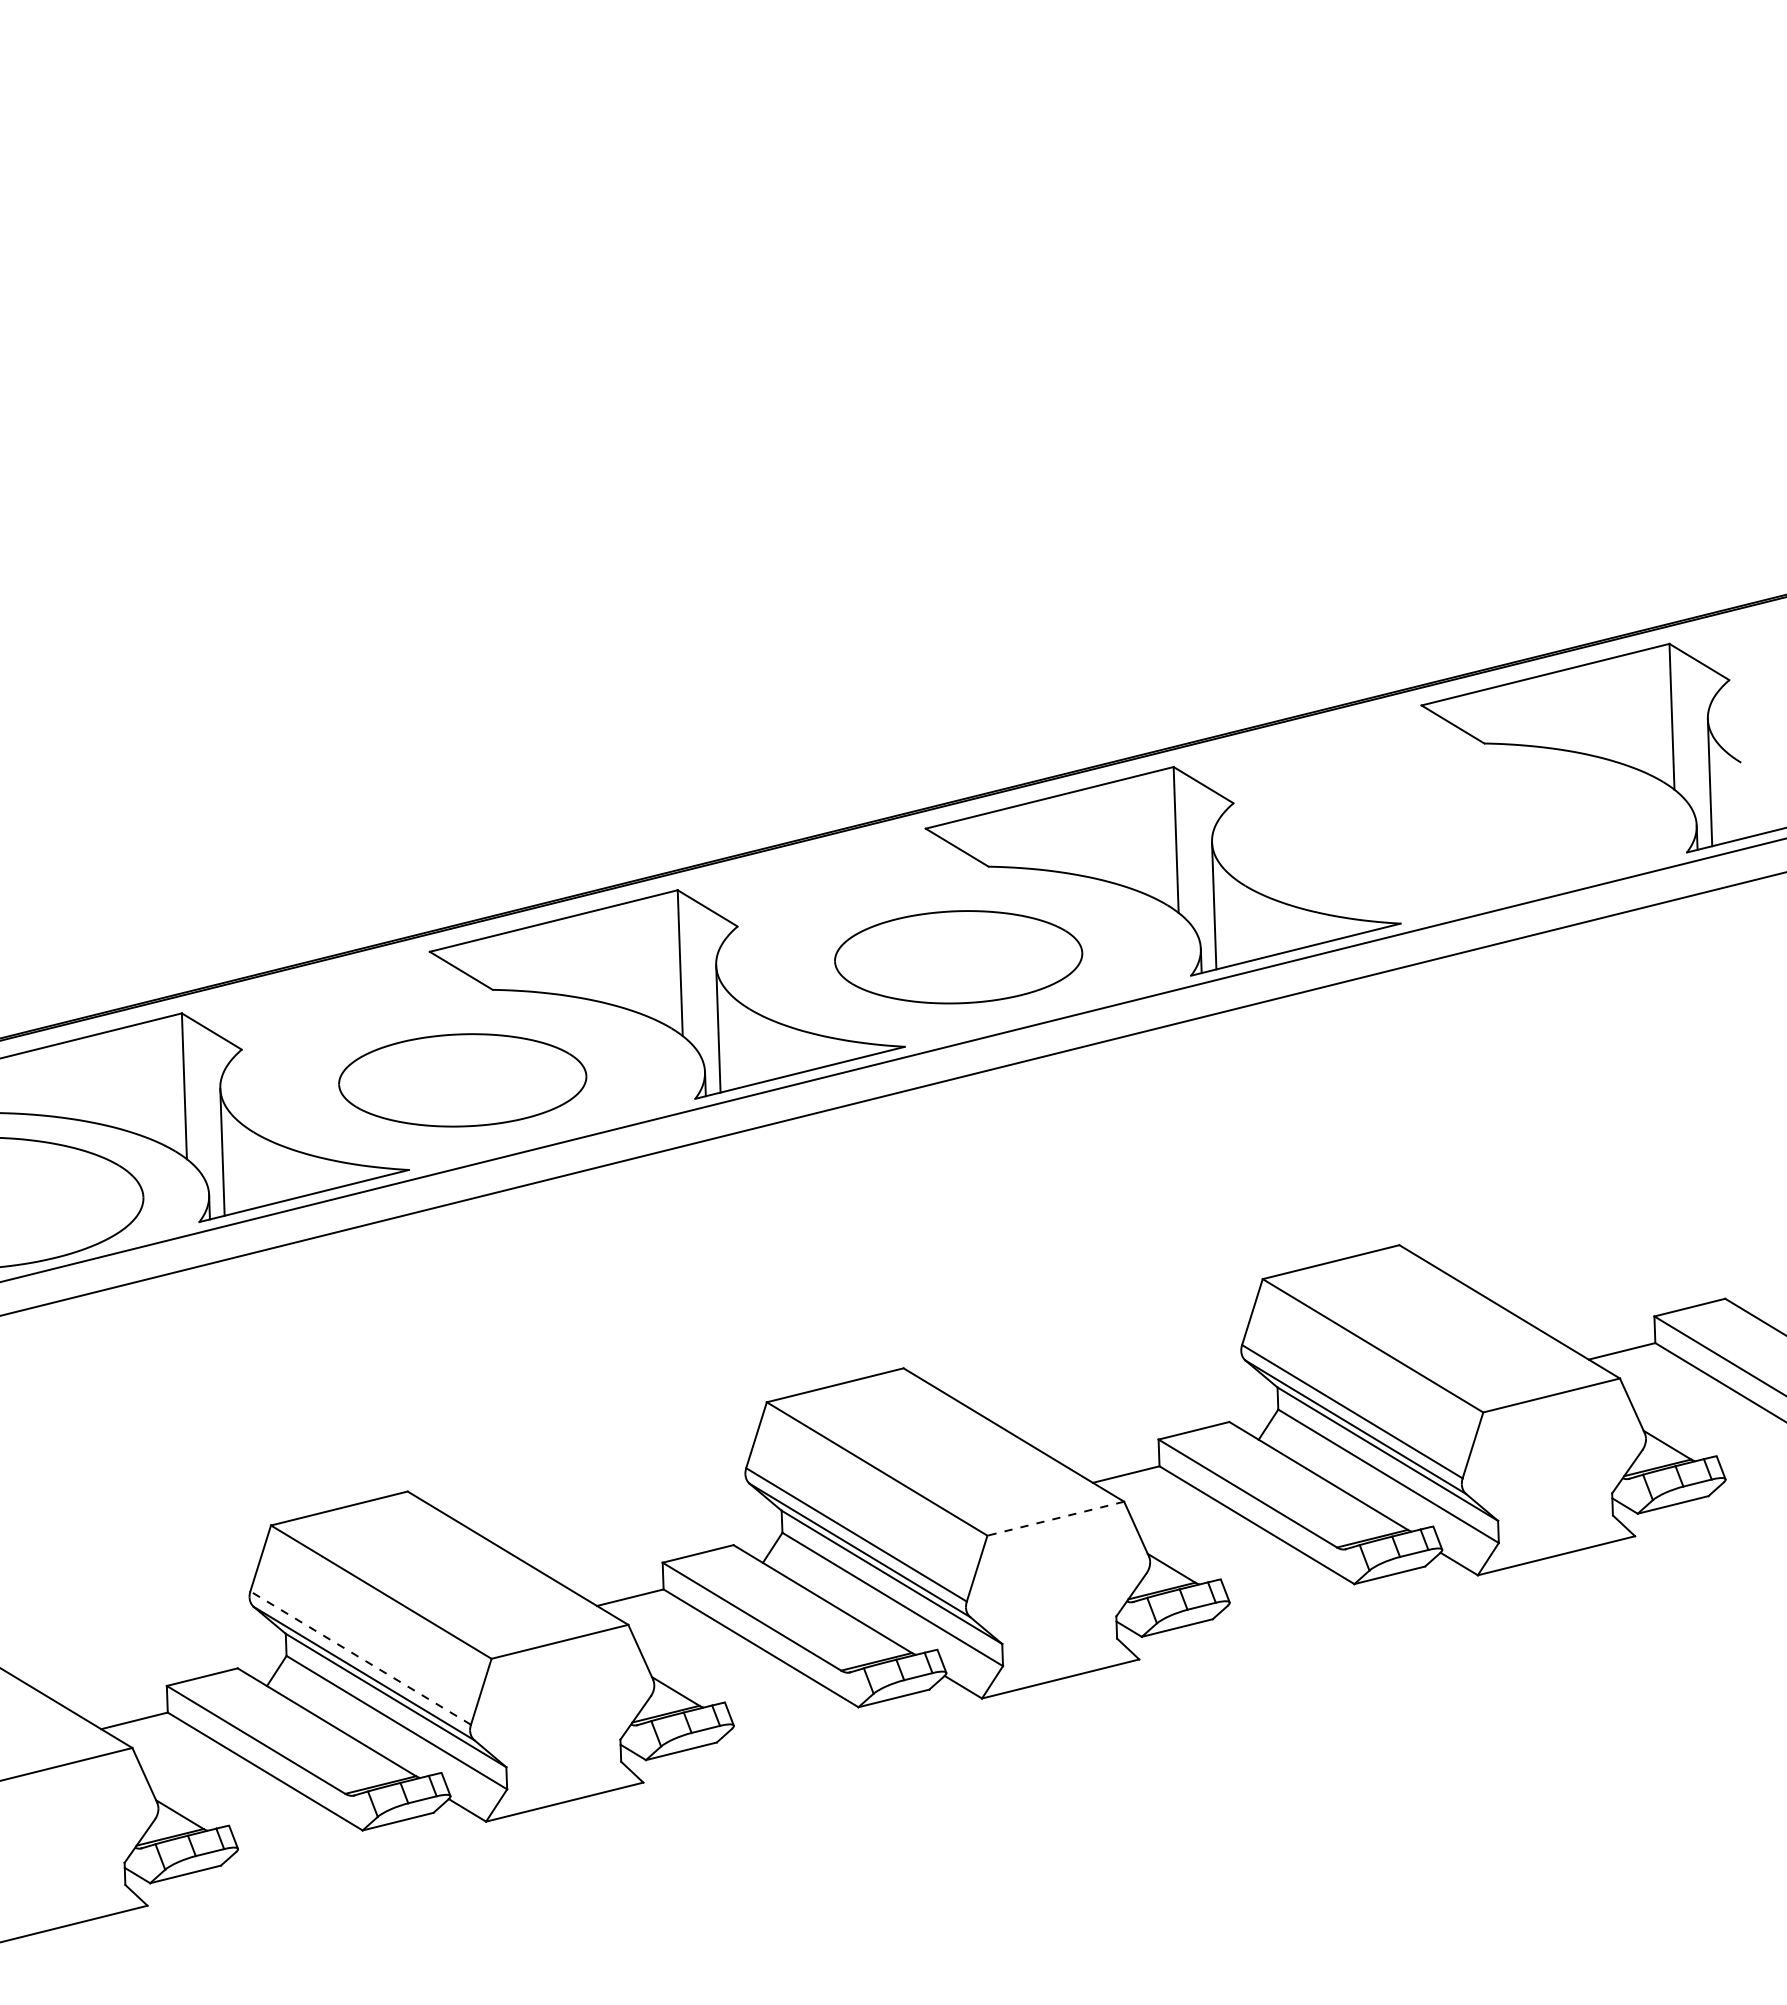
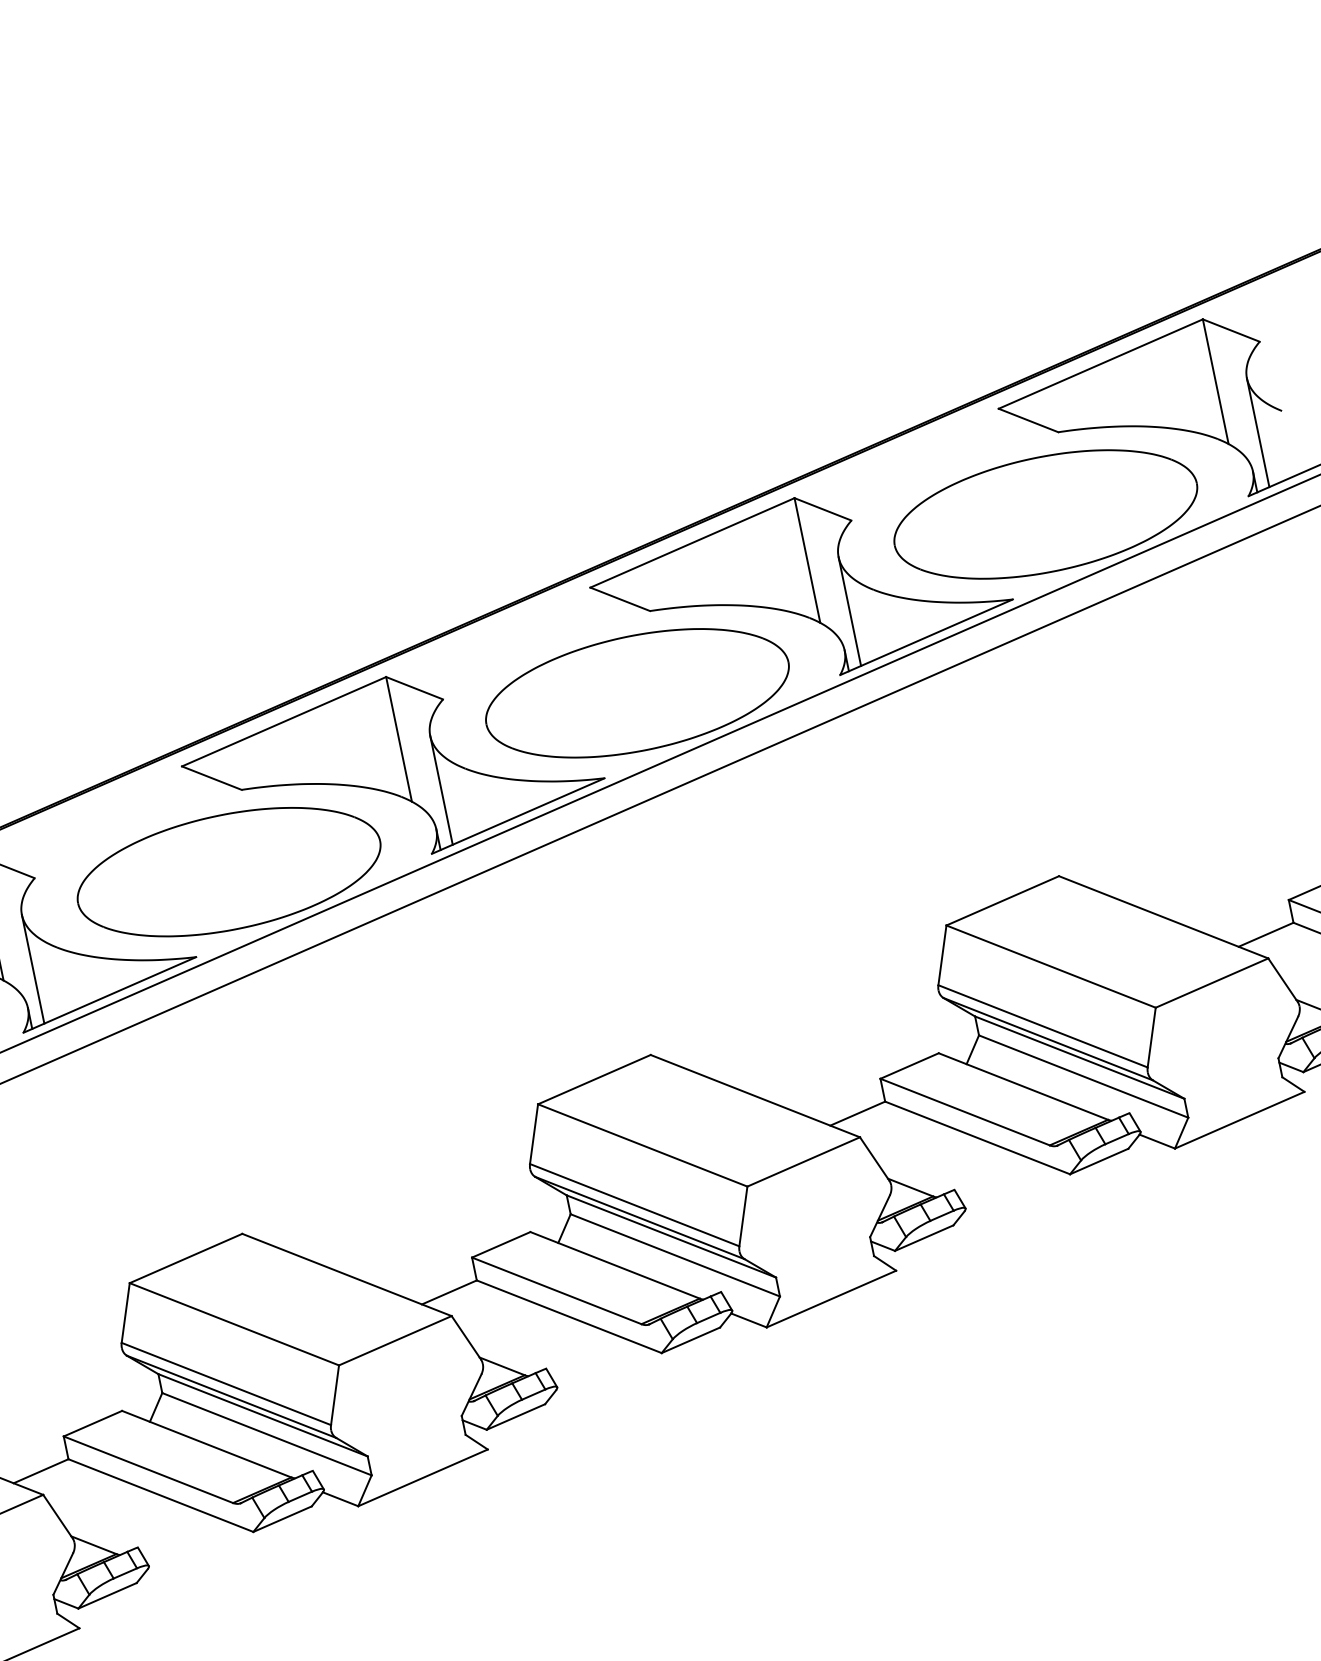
part: (1453, 833) -> (1044, 514), added
part: (958, 957) -> (637, 693), size x1.43
part: (462, 1080) -> (229, 872), size x1.43
line: (1055, 1518) -> (803, 1161), dashed -> solid
line: (360, 1658) -> (226, 1384), dashed -> solid

